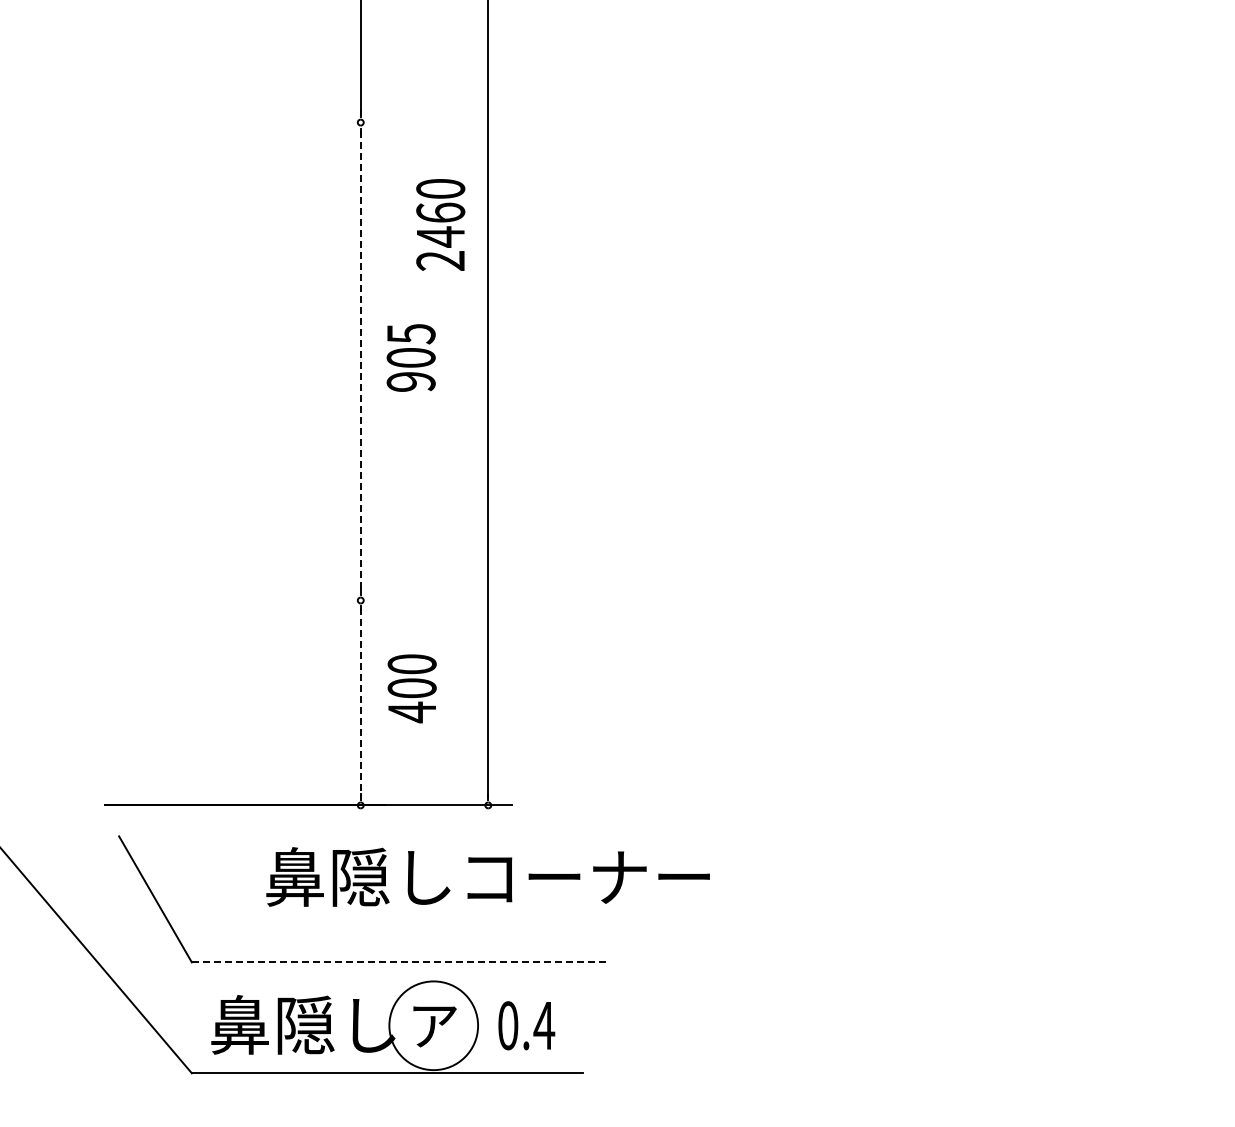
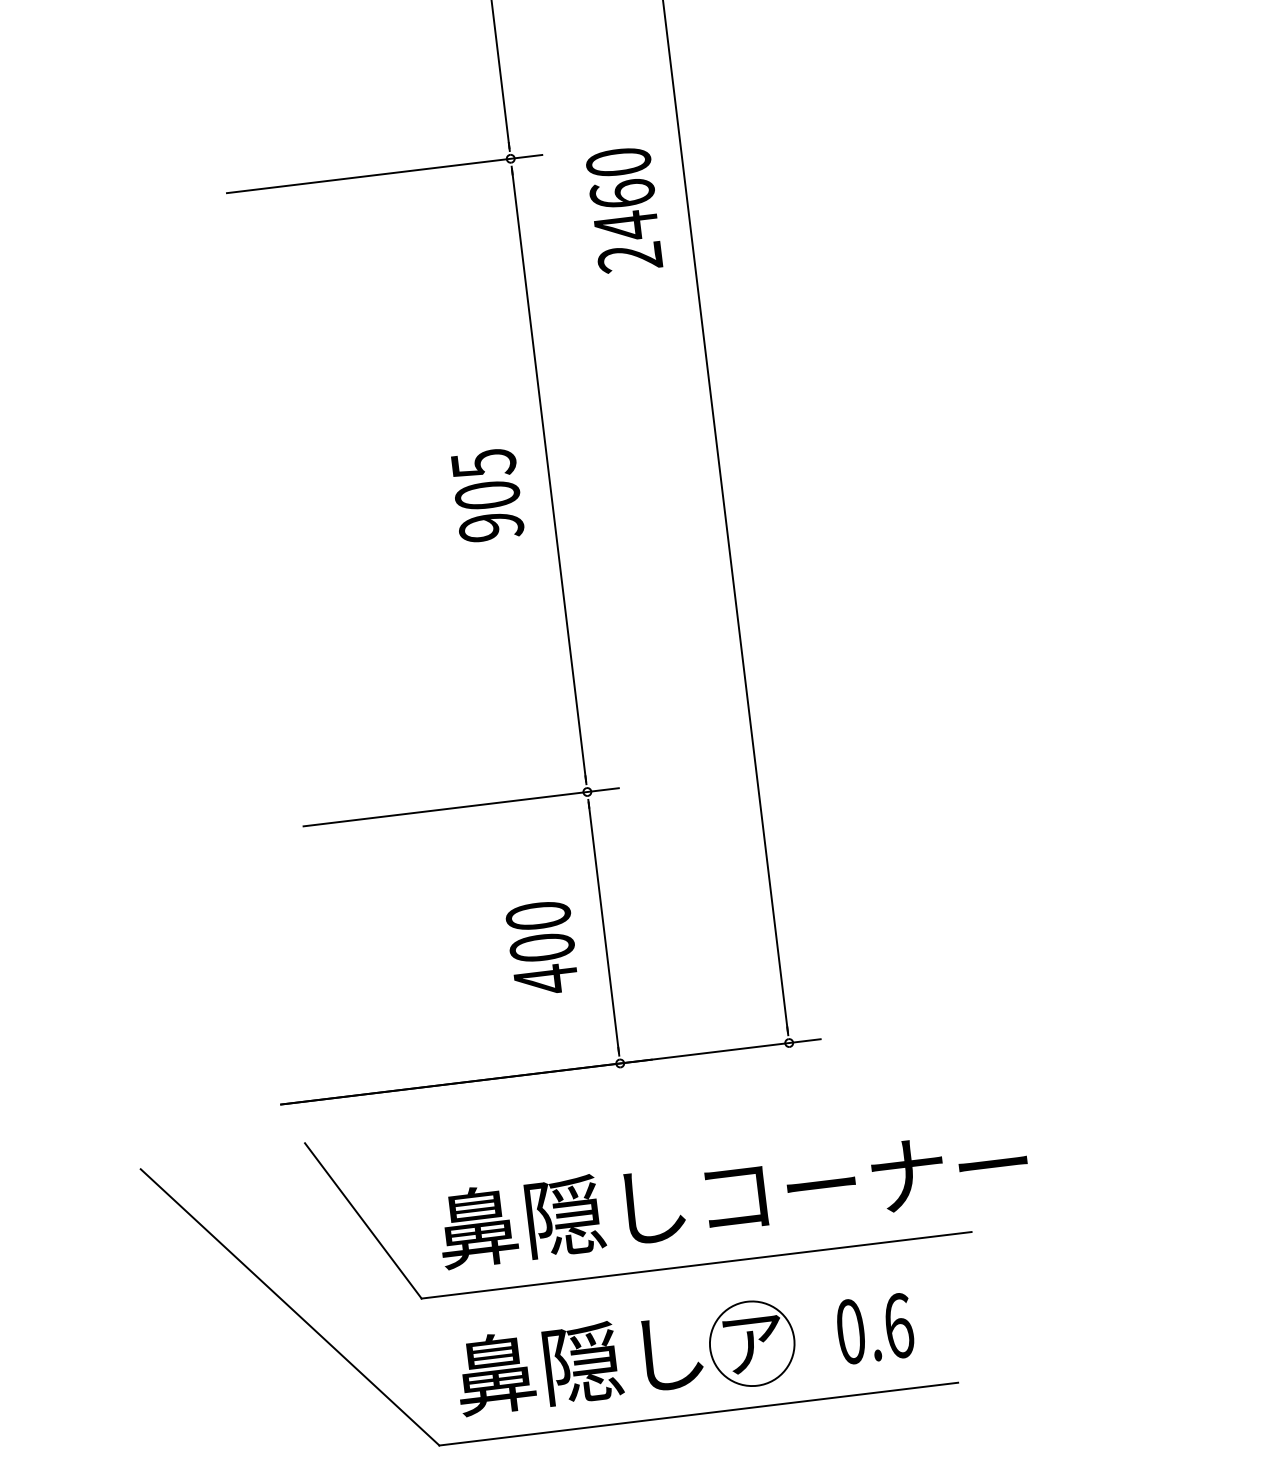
line: (265, 122) -> (384, 173), added
text: (440, 224) -> (624, 209), moved
text: (410, 357) -> (486, 494), moved
line: (360, 362) -> (548, 476), dashed -> solid
line: (265, 600) -> (461, 807), added
text: (411, 688) -> (541, 948), moved
line: (360, 702) -> (603, 927), dashed -> solid
text: (487, 876) -> (732, 1195), moved
line: (399, 962) -> (696, 1265), dashed -> solid
circle: (433, 1025) -> (751, 1343), size x0.71
text: (544, 1025) -> (898, 1325), 0.4 -> 0.6

